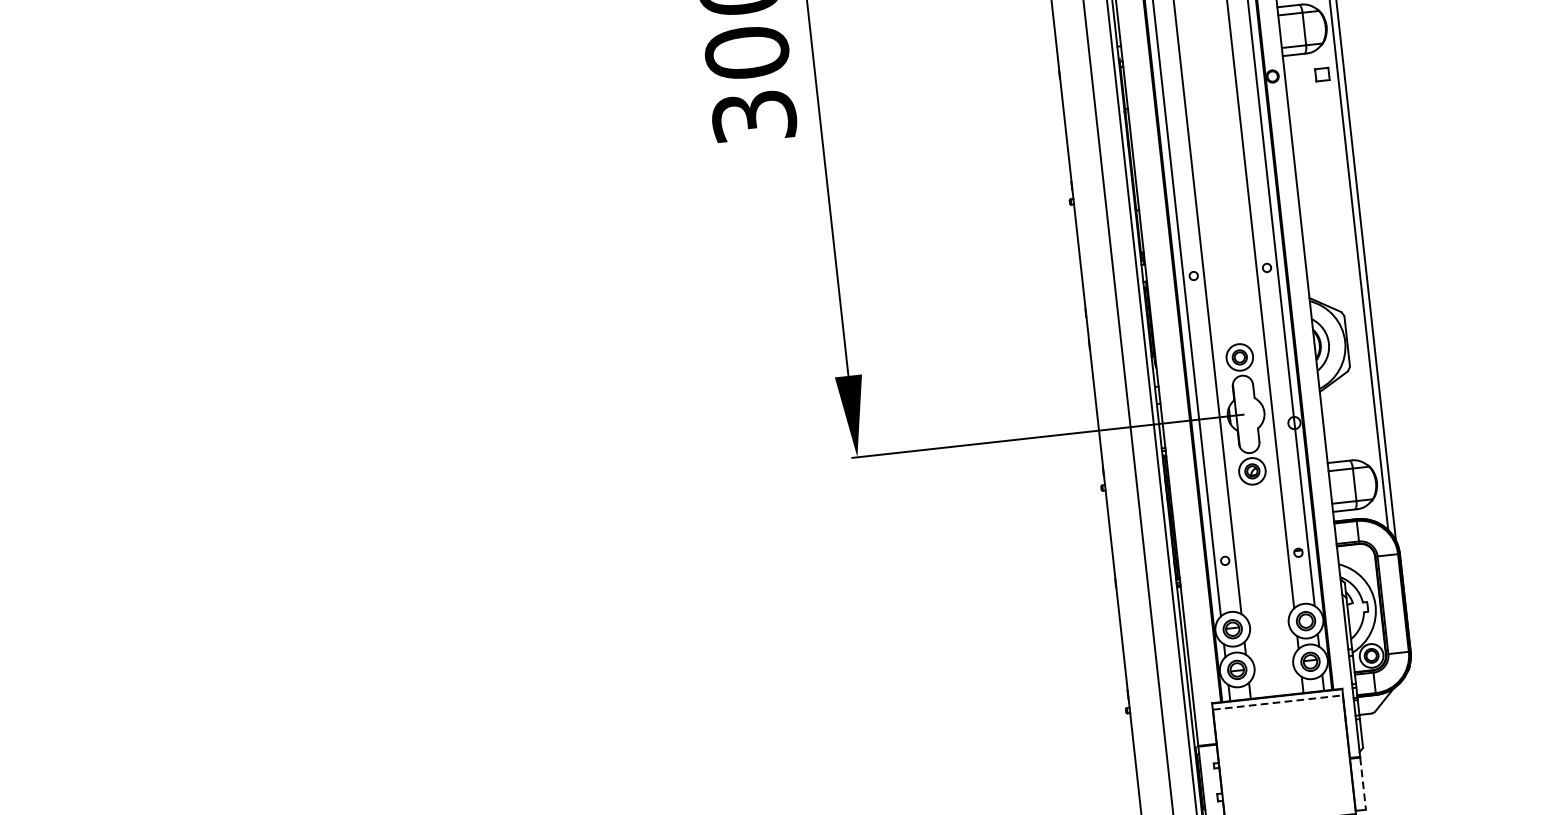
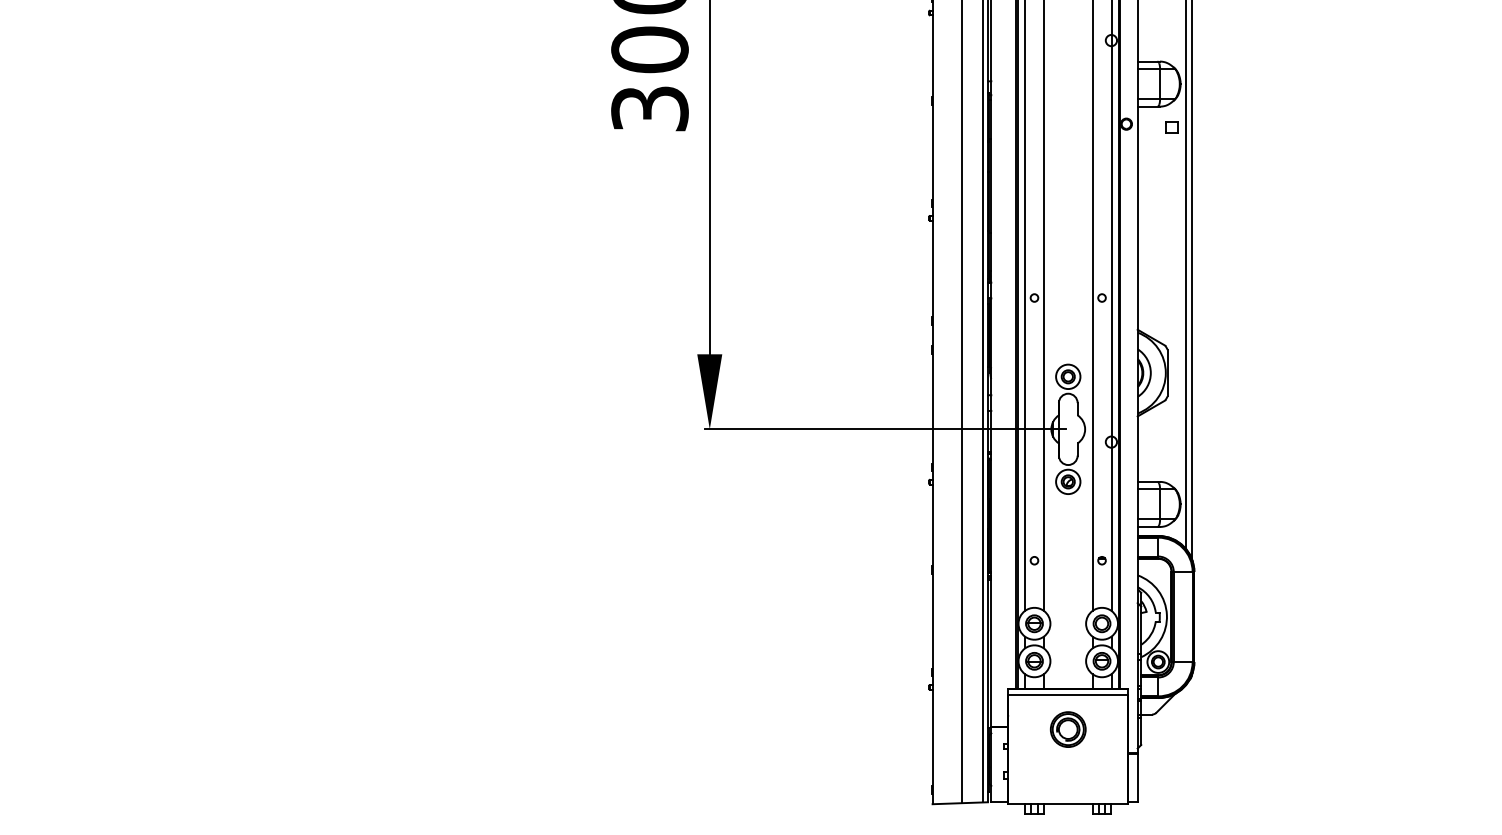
line: (1278, 702) -> (1068, 695), dashed -> solid
part: (1281, 739) -> (1067, 729), added
line: (1362, 784) -> (1137, 778), dashed -> solid

